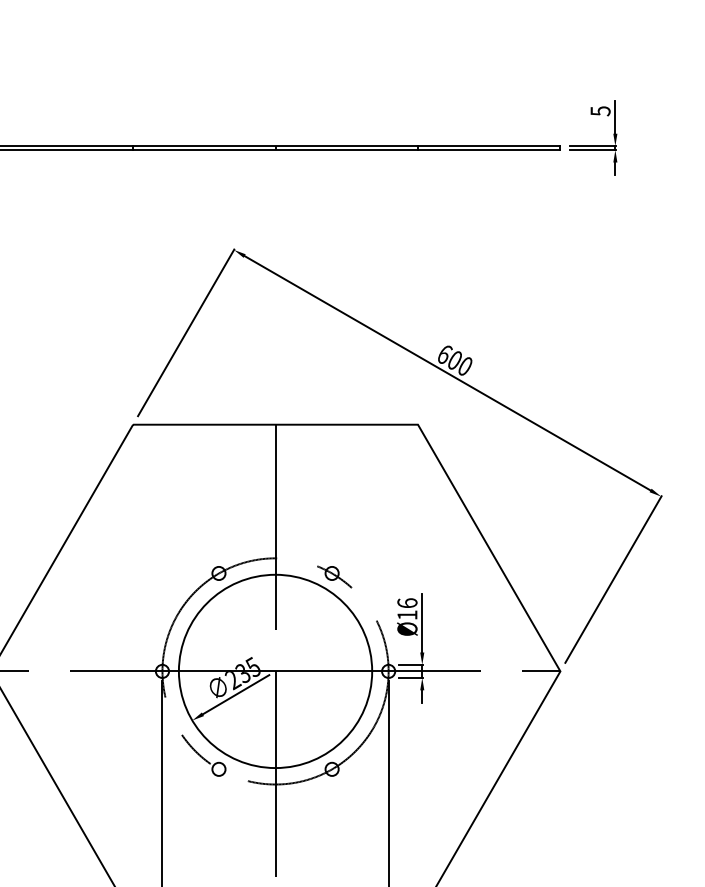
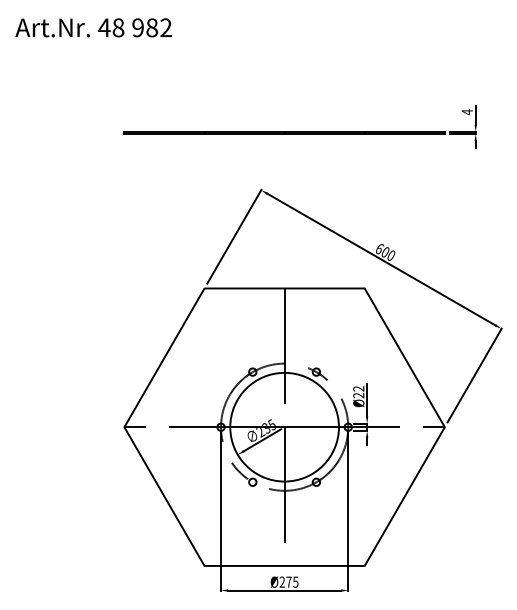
text: (600, 111) -> (467, 112), 5 -> 4
text: (406, 609) -> (358, 392), Ø16 -> Ø22

